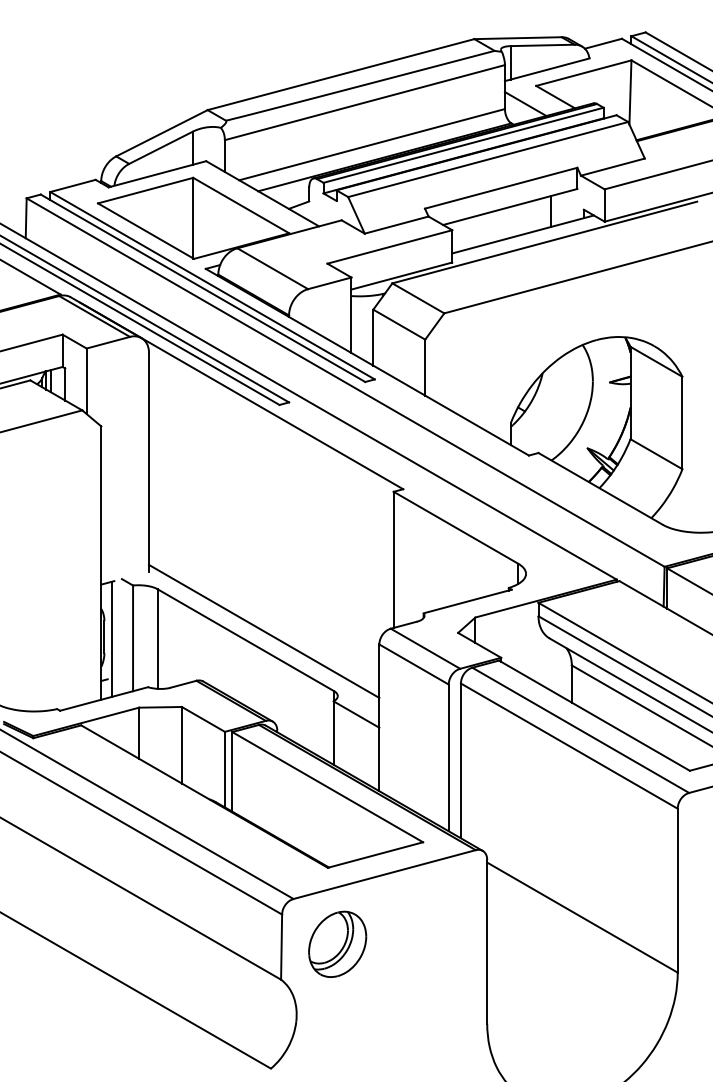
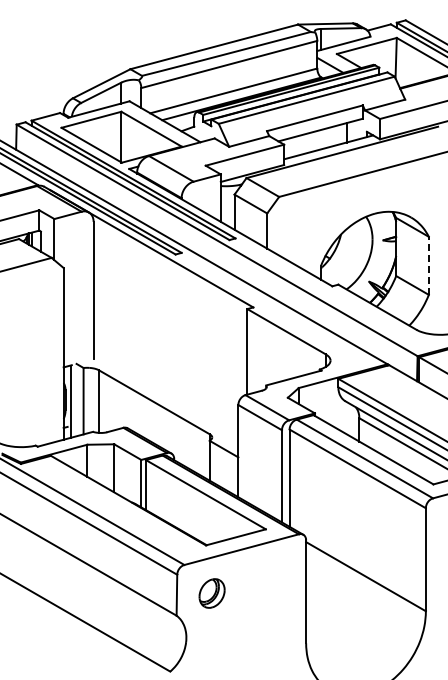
line: (681, 422) -> (428, 265), solid -> dashed
line: (263, 630) -> (165, 396), removed
part: (336, 944) -> (211, 593), size x0.7

